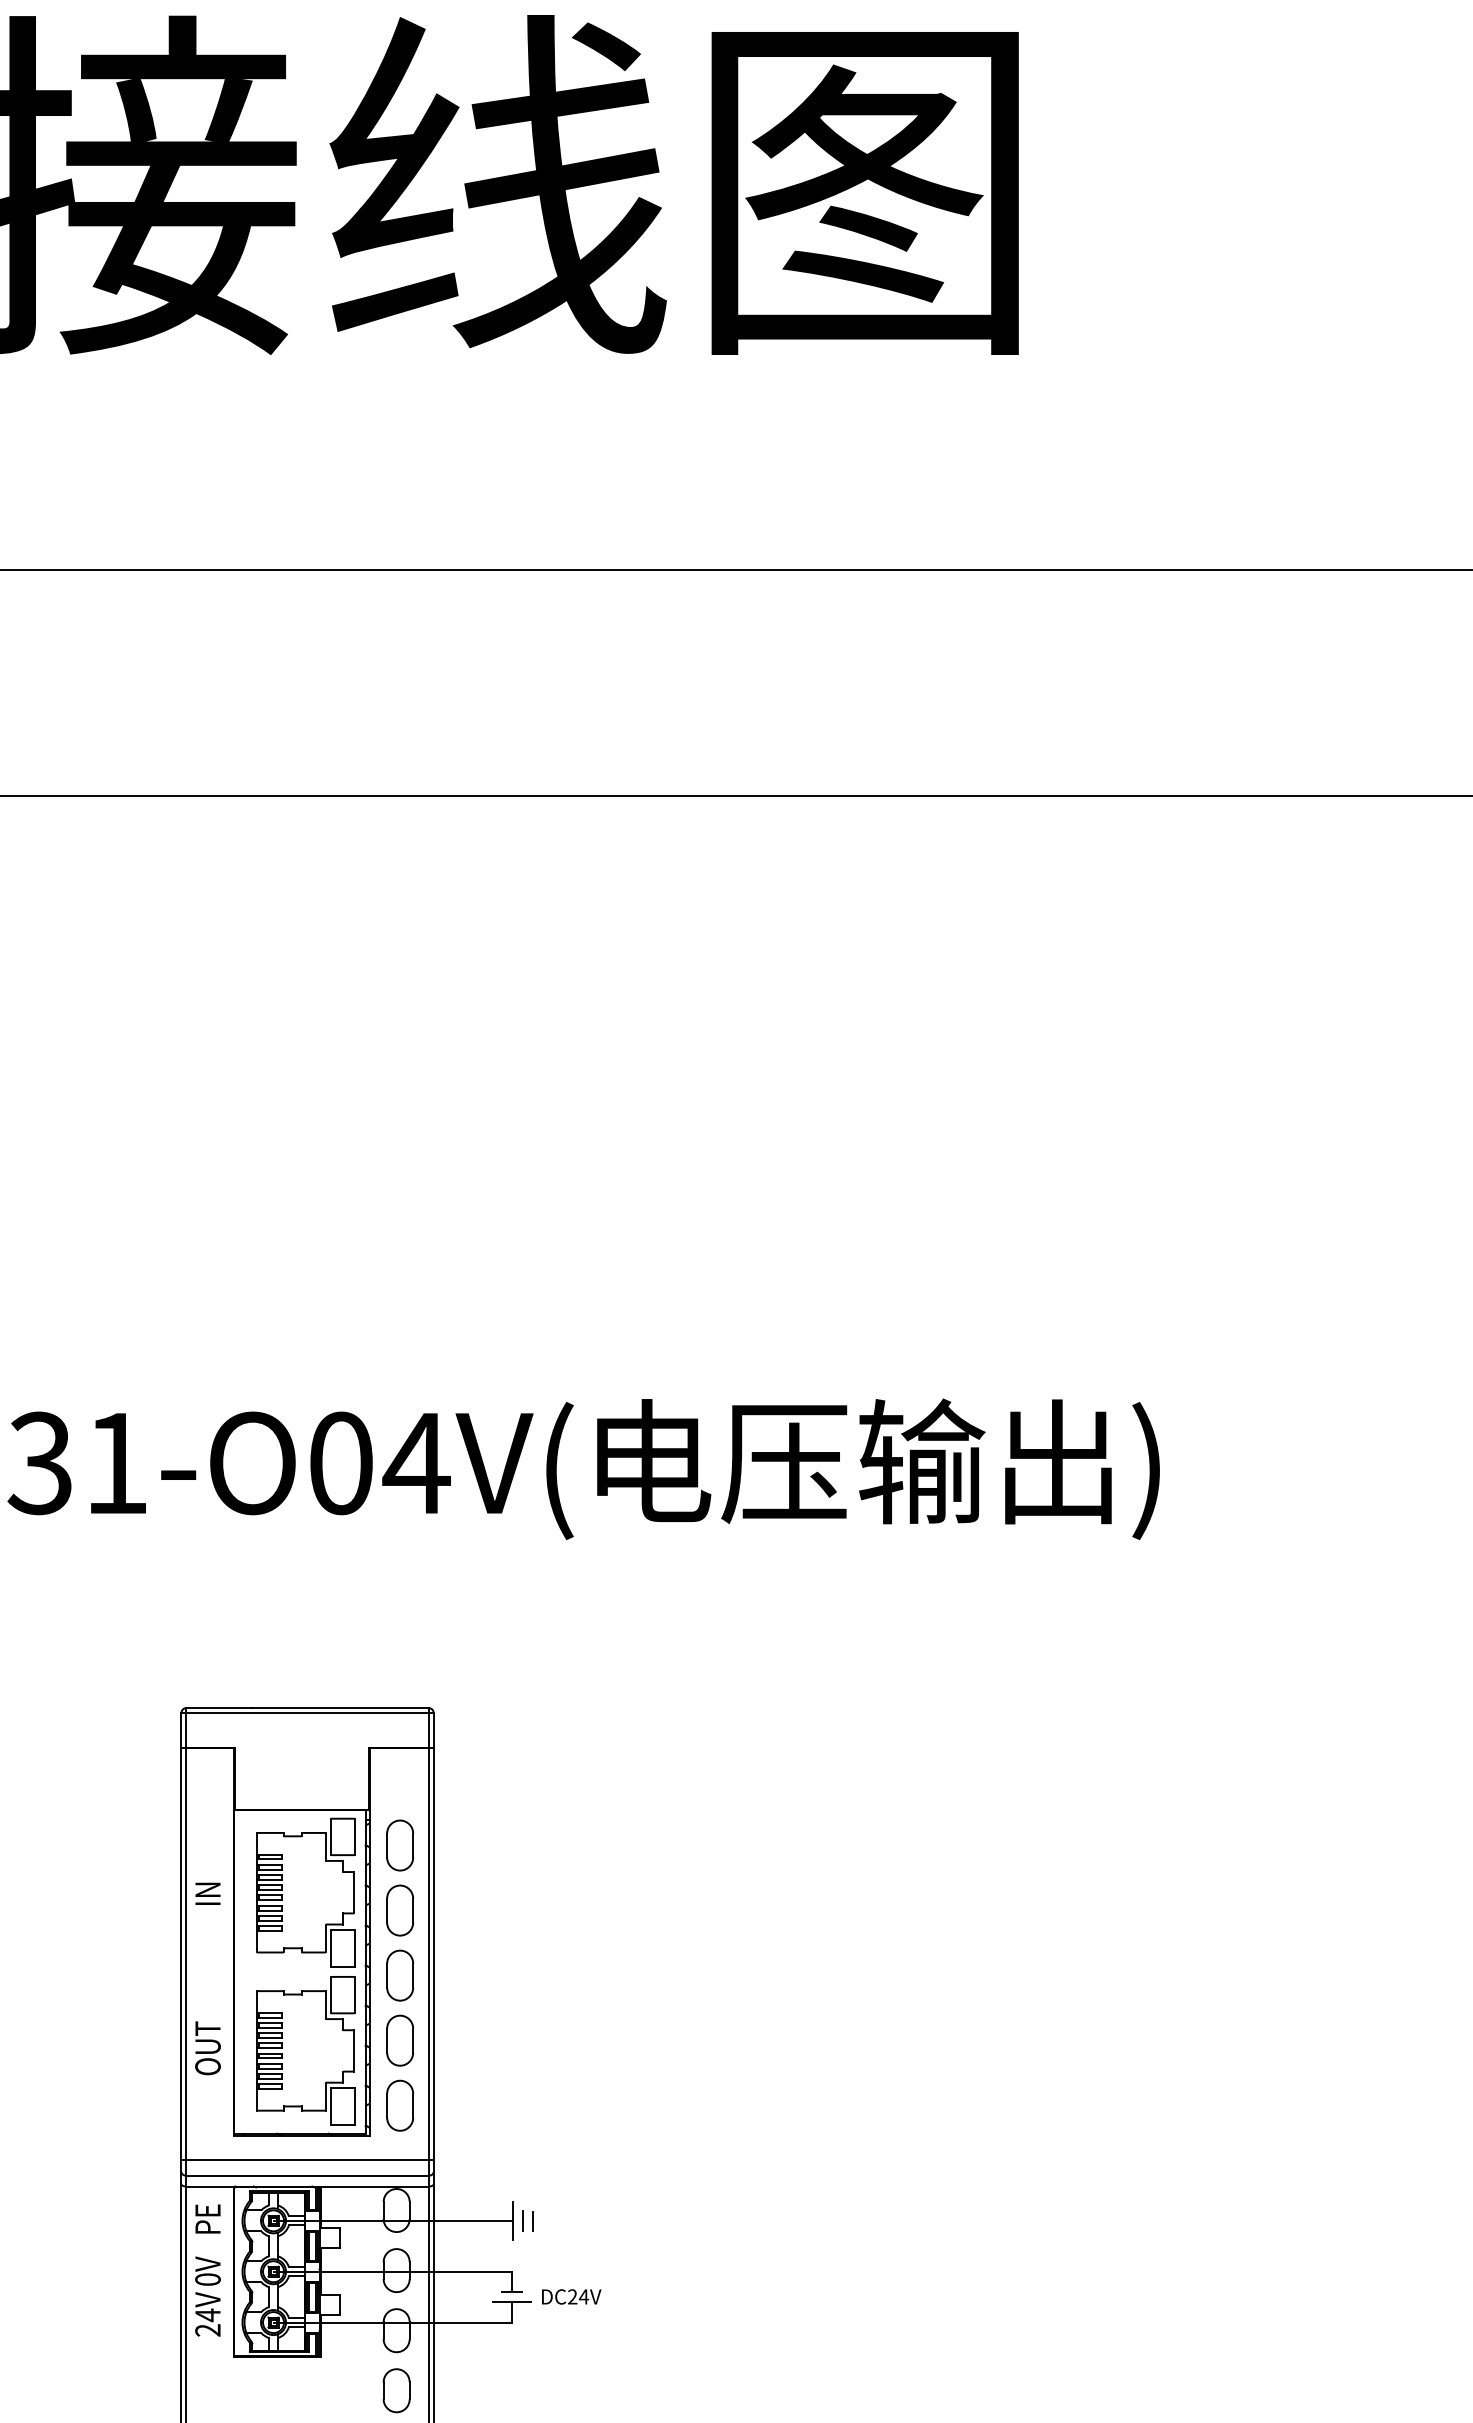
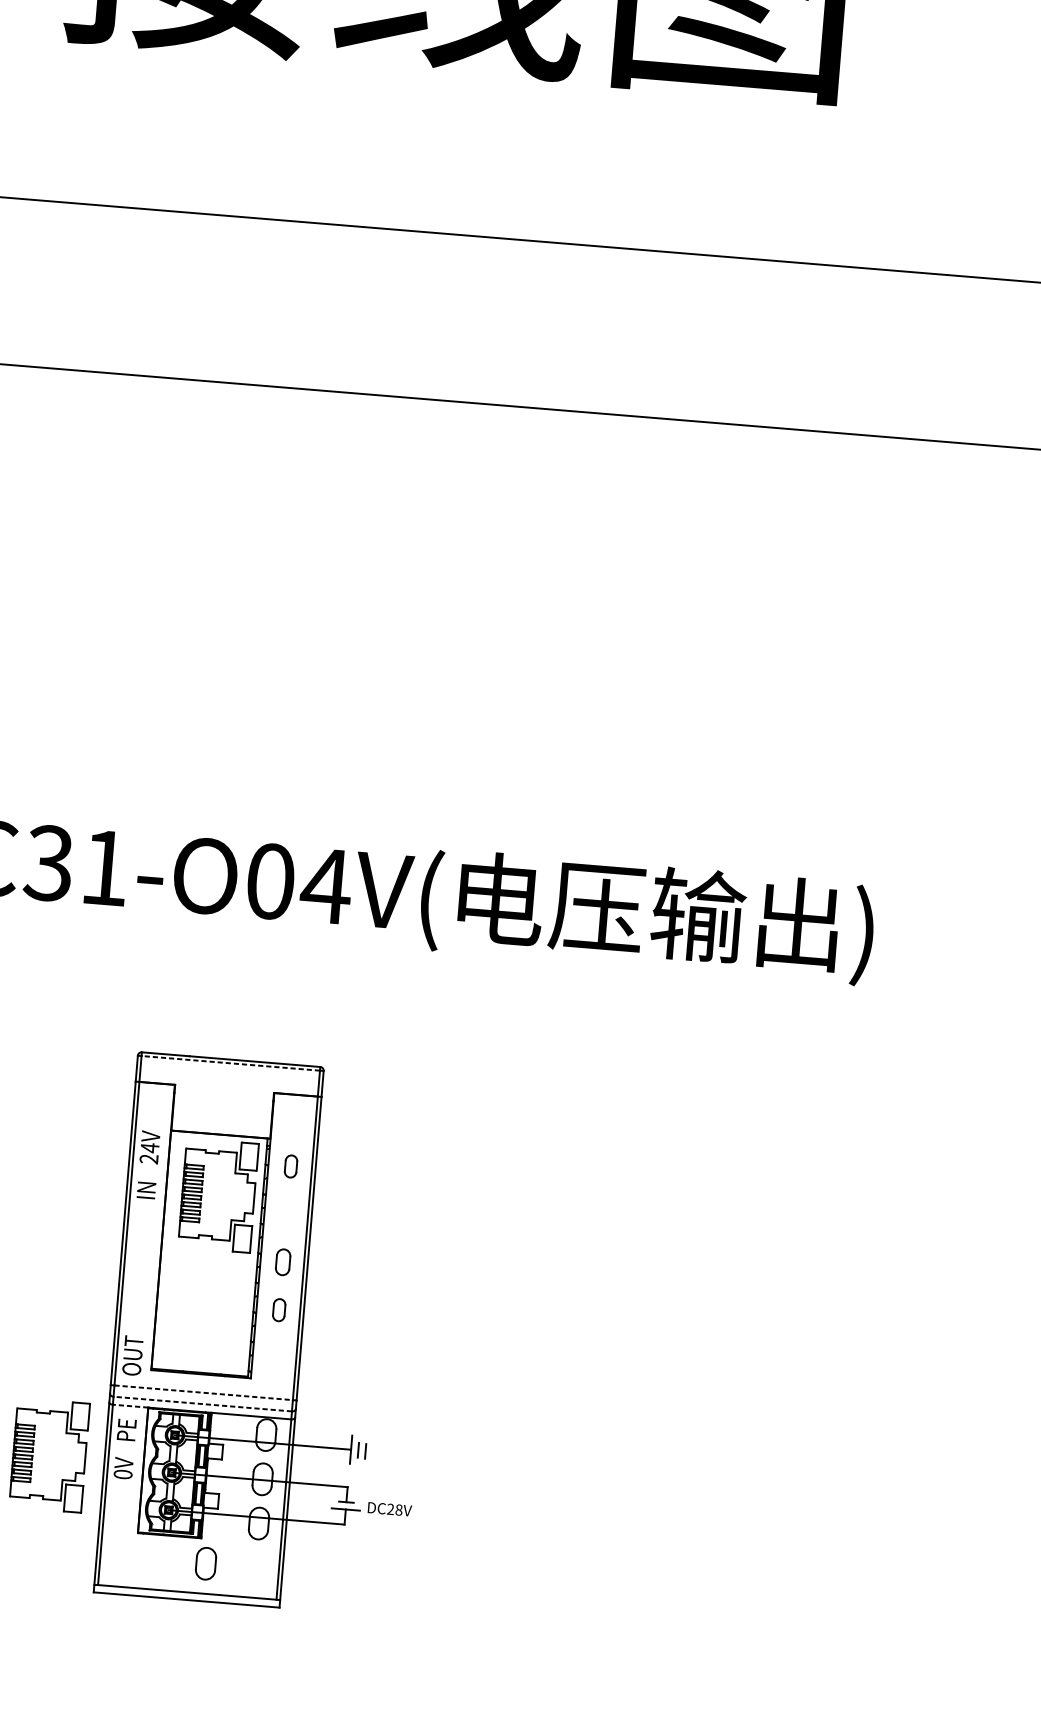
line: (307, 1713) -> (230, 1063), solid -> dashed
part: (400, 1845) -> (291, 1166), size x0.6
part: (400, 1910) -> (287, 1214), removed
part: (400, 1975) -> (283, 1262), size x0.7
part: (400, 2040) -> (279, 1310), size x0.6
text: (207, 2048) -> (132, 1355), moved
part: (305, 2050) -> (49, 1455), moved
part: (400, 2105) -> (275, 1357), removed
line: (308, 2160) -> (204, 1392), solid -> dashed
line: (307, 2175) -> (202, 1403), solid -> dashed
line: (209, 2186) -> (129, 1406), solid -> dashed
text: (583, 2296) -> (398, 1509), DC24V -> DC28V
text: (207, 2314) -> (149, 1147), moved
part: (396, 2390) -> (205, 1563), moved

